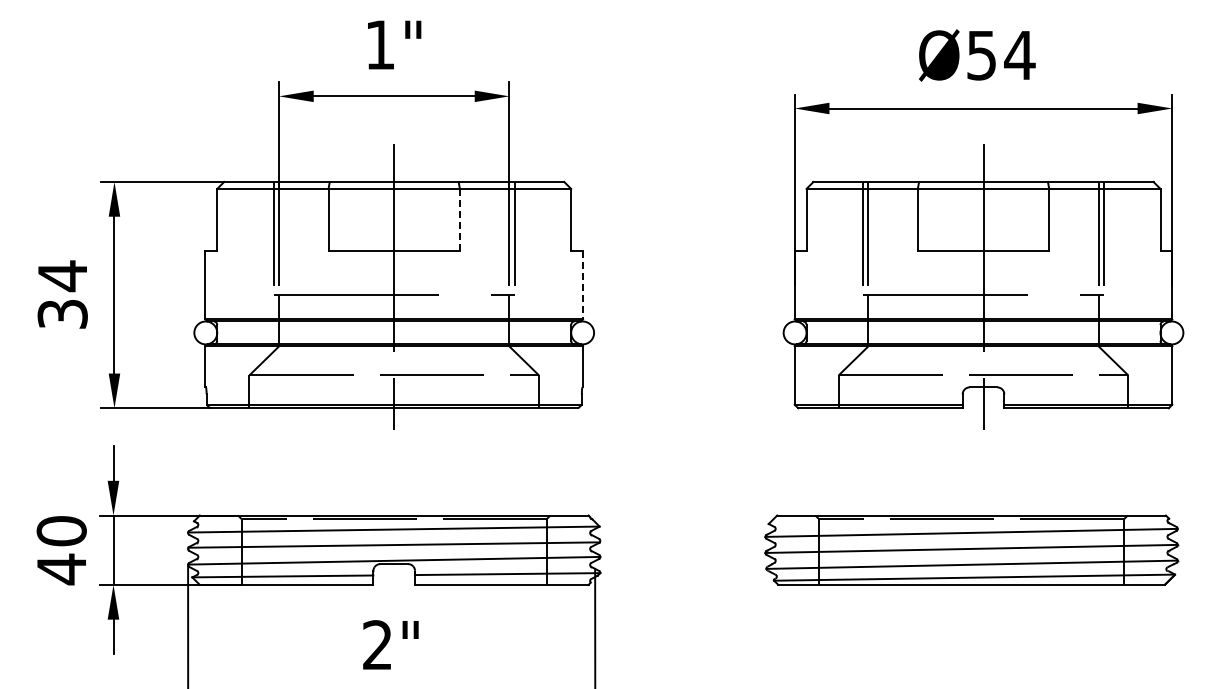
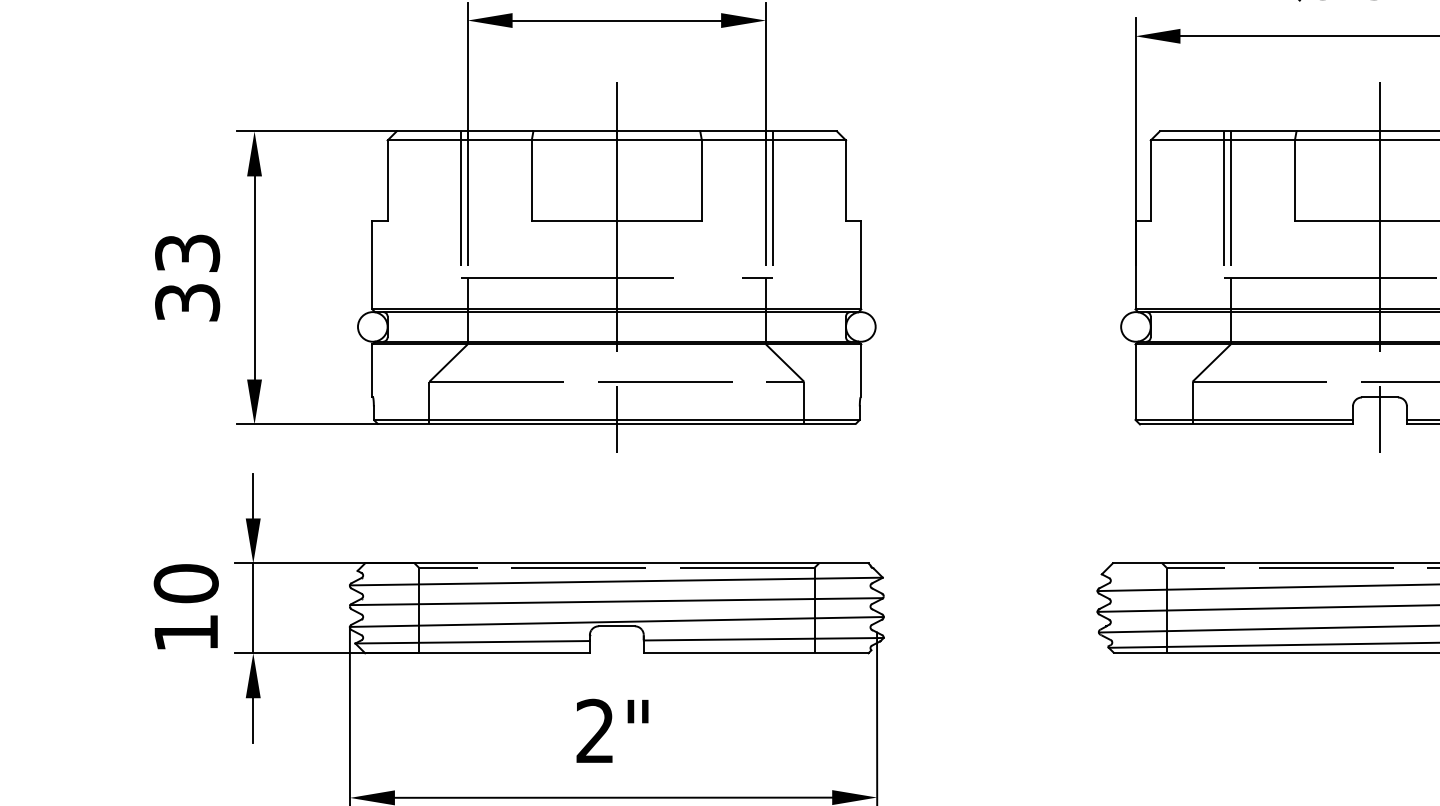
line: (459, 220) -> (701, 181), dashed -> solid
text: (62, 276) -> (187, 253), 34 -> 33
line: (583, 285) -> (861, 265), dashed -> solid
text: (61, 569) -> (185, 633), 40 -> 10

